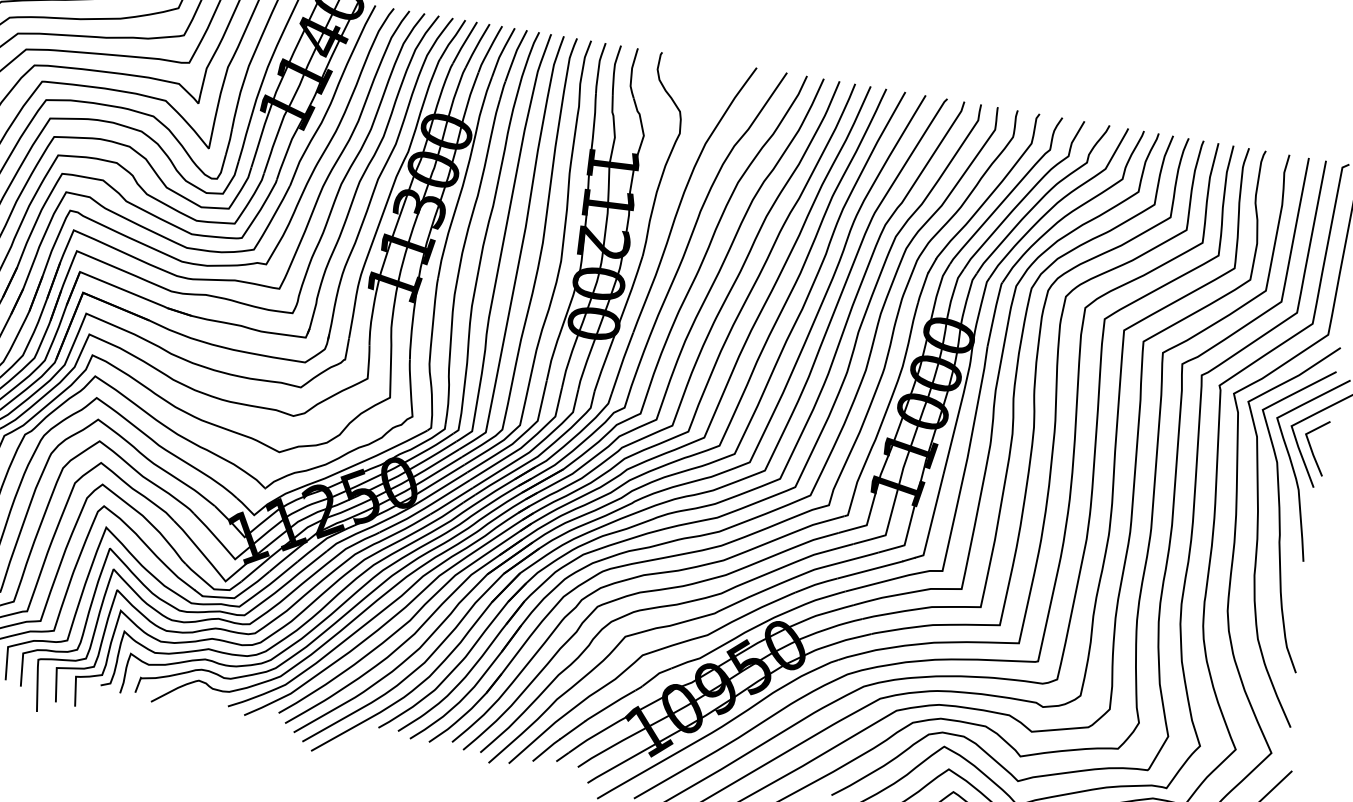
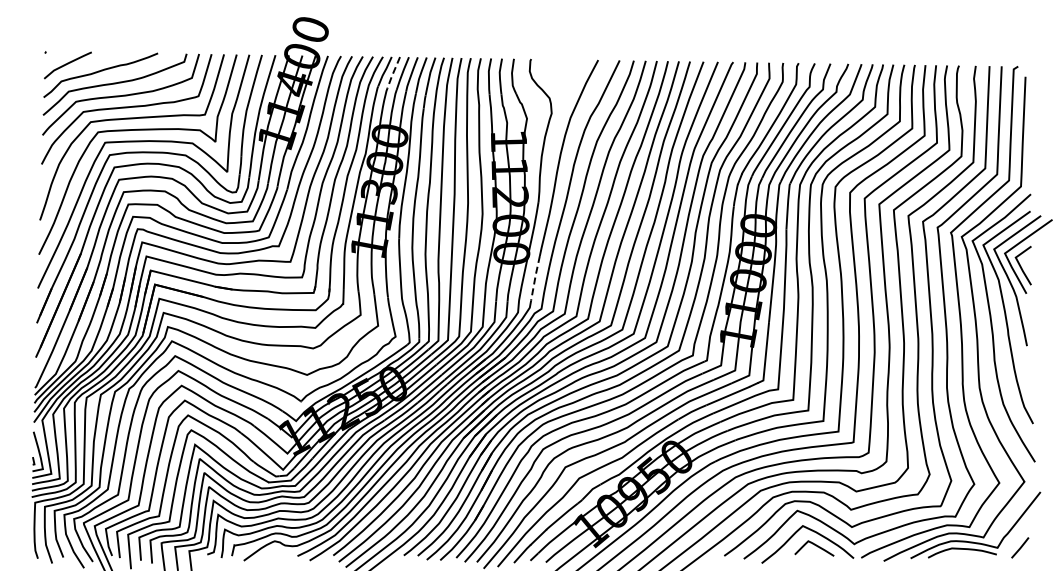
line: (464, 43) -> (393, 73), solid -> dashed
line: (622, 363) -> (535, 278), solid -> dashed

